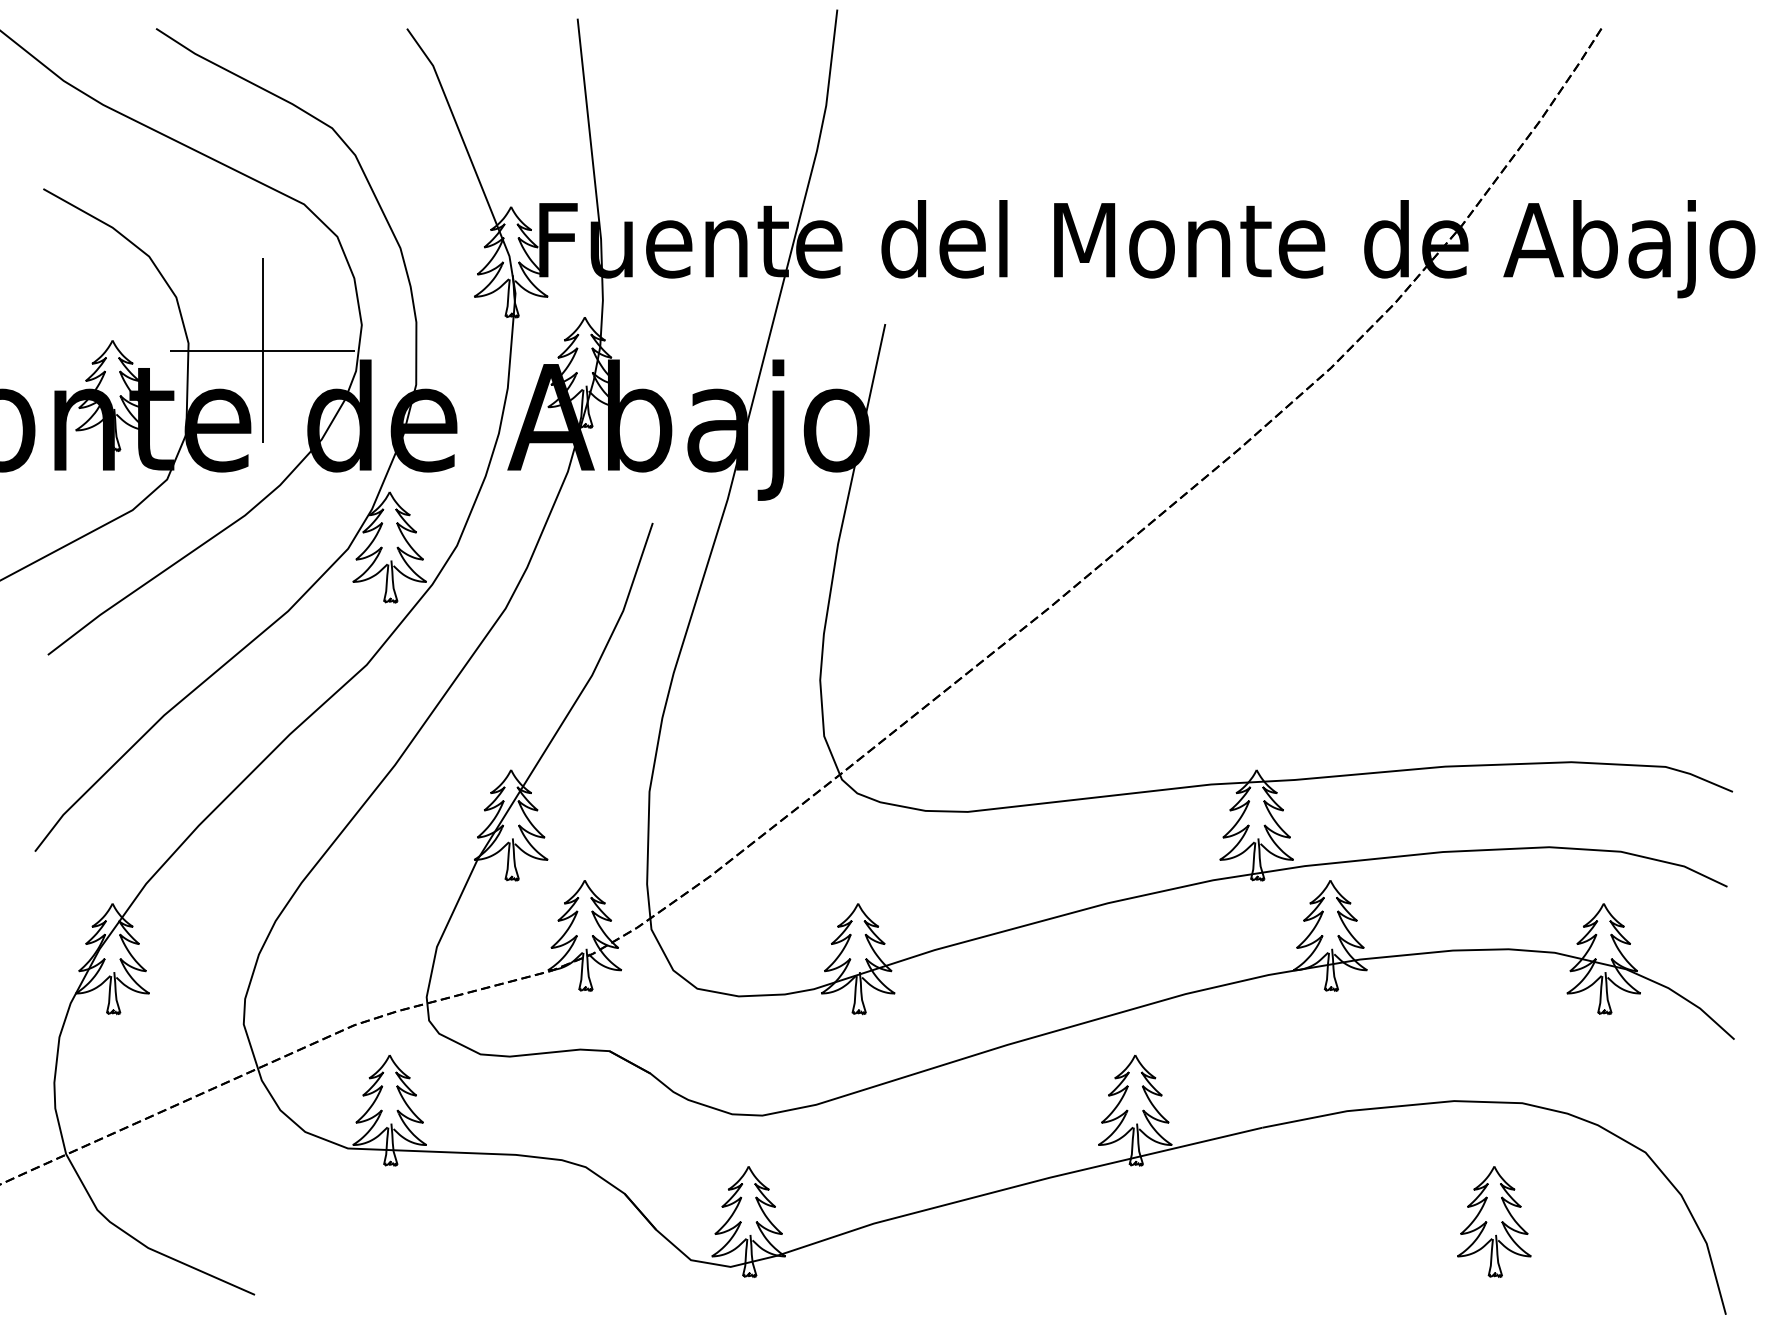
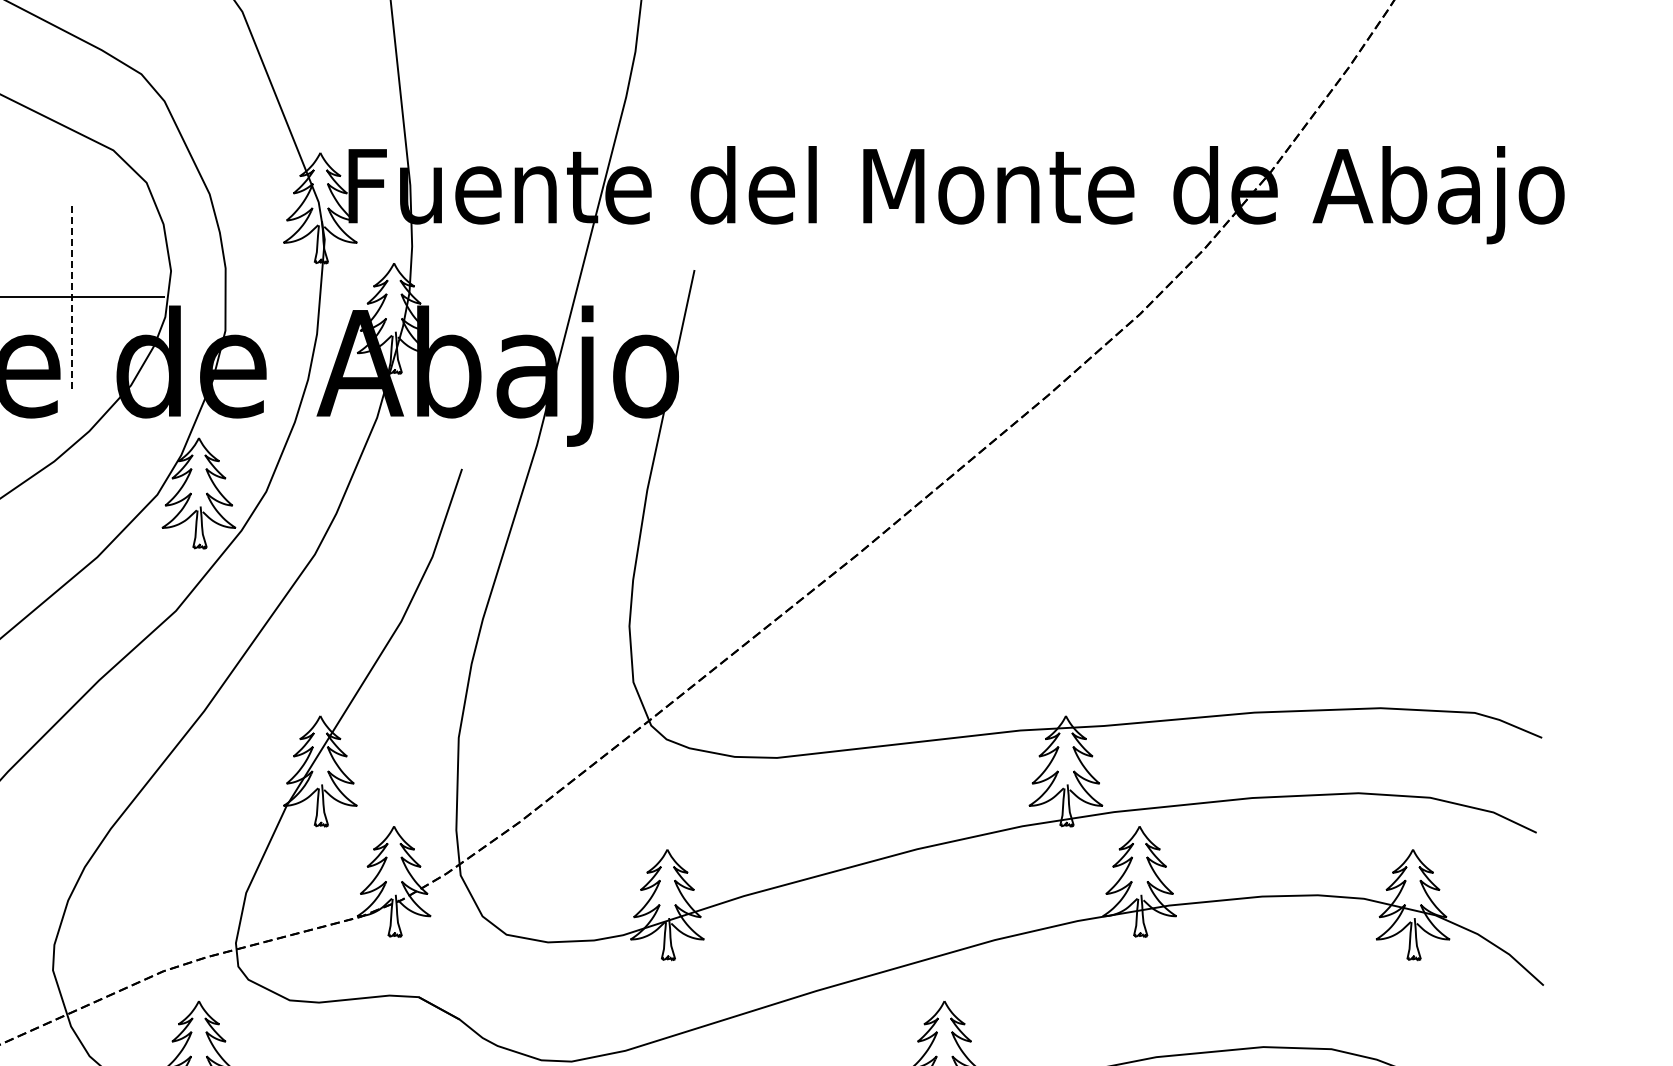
line: (262, 350) -> (71, 296), solid -> dashed

